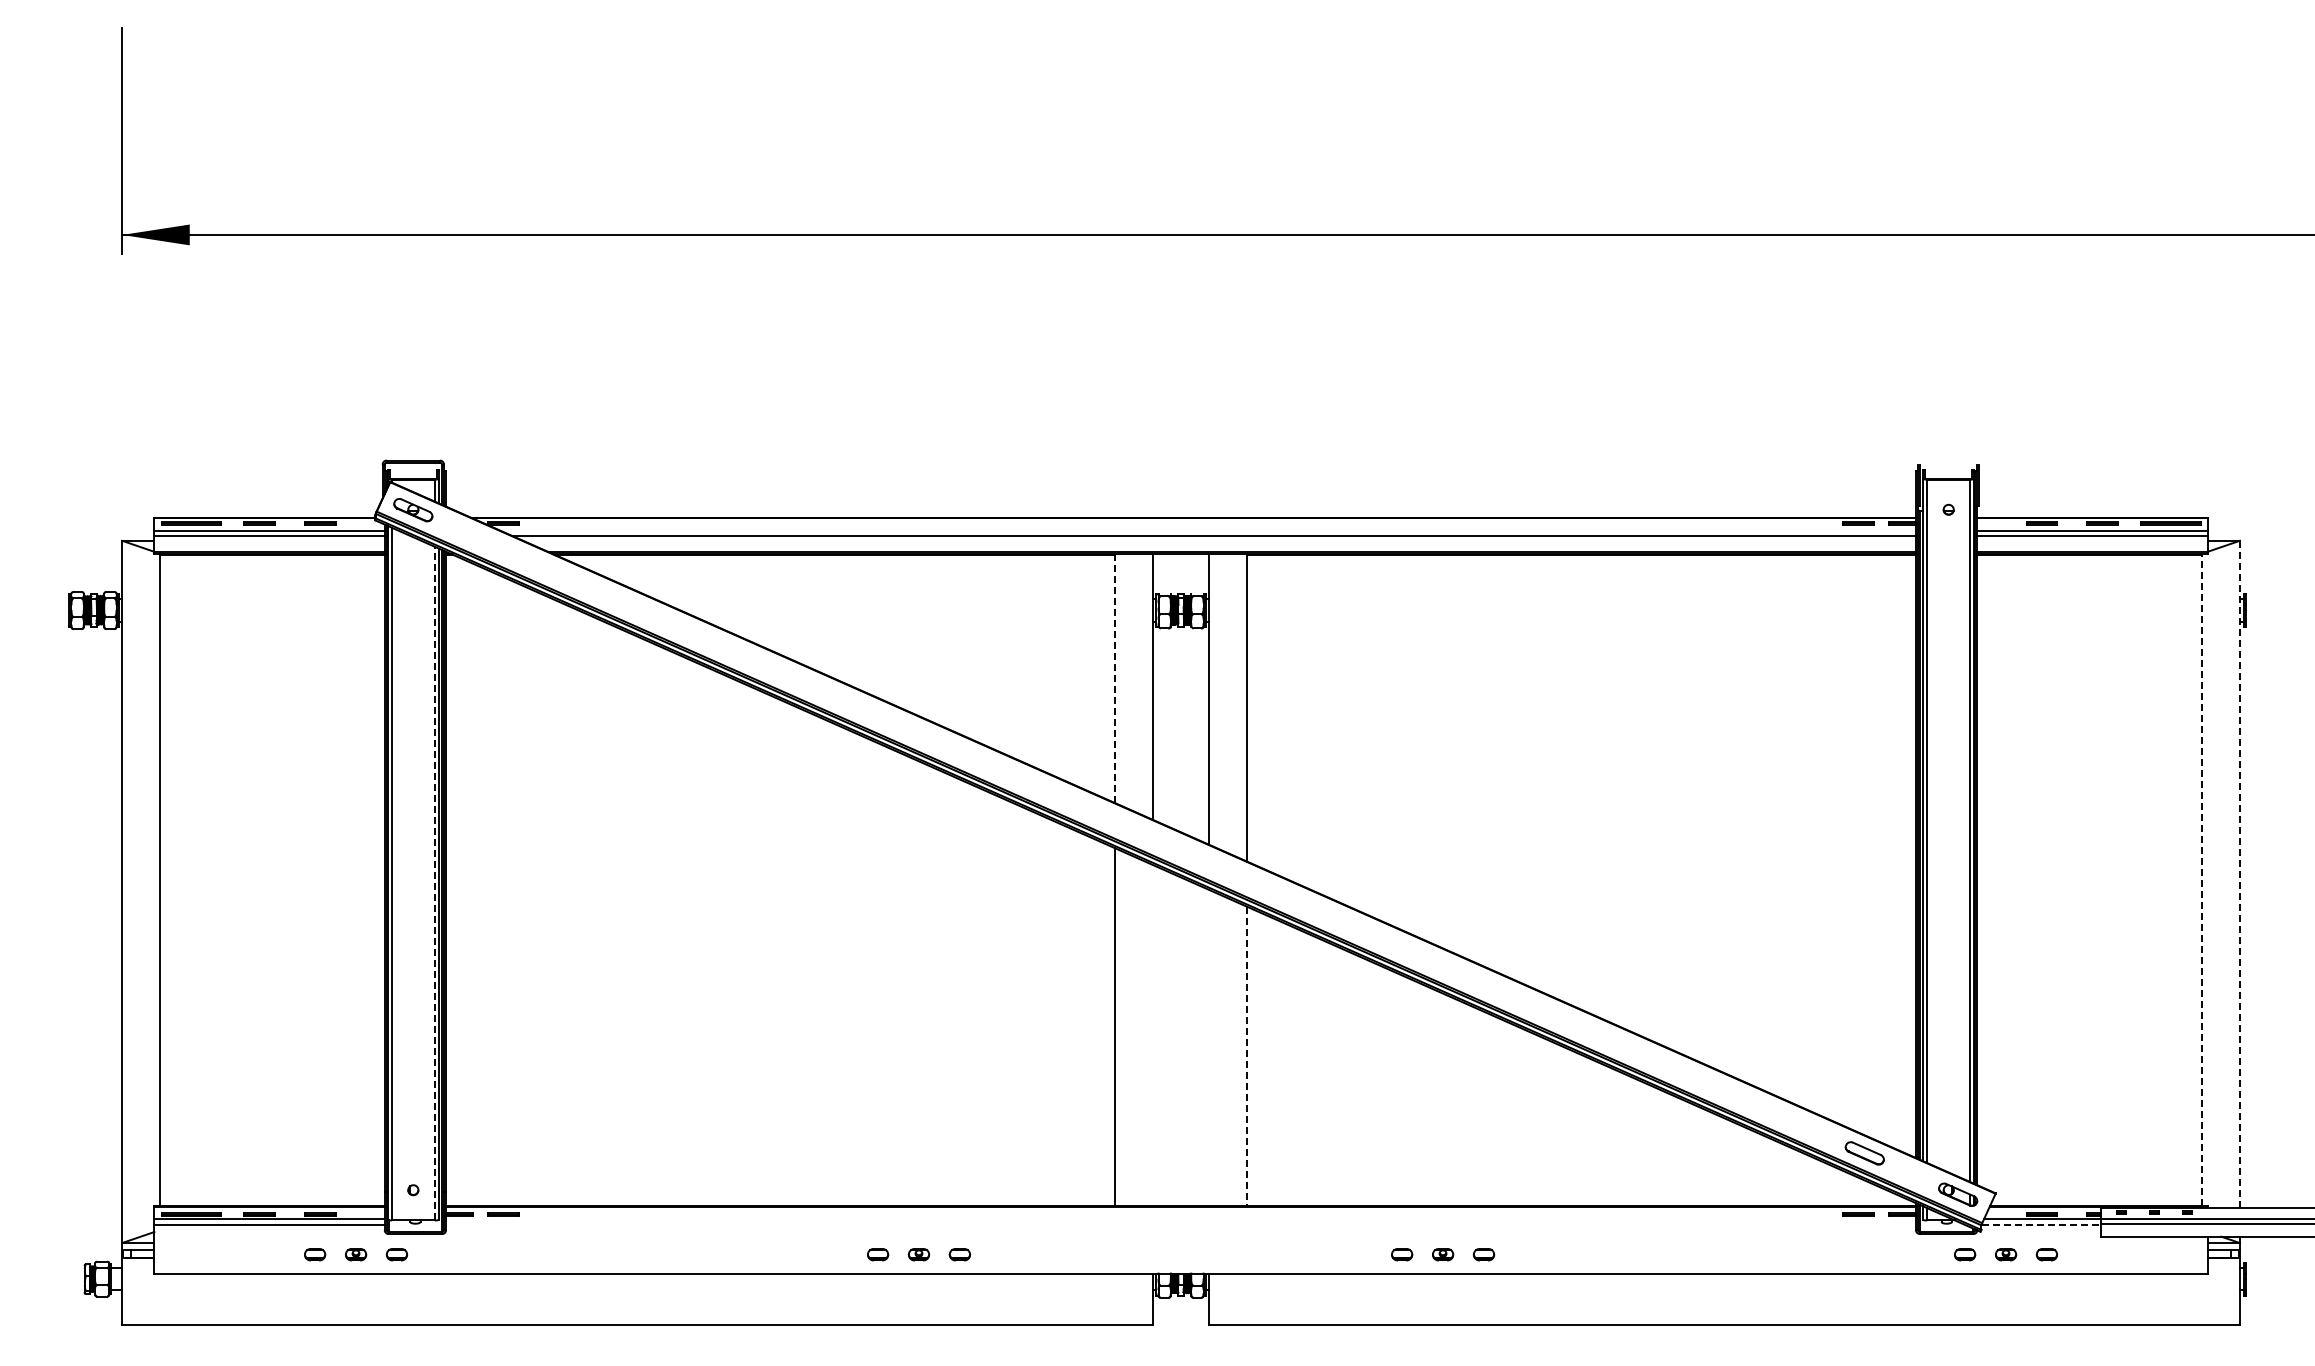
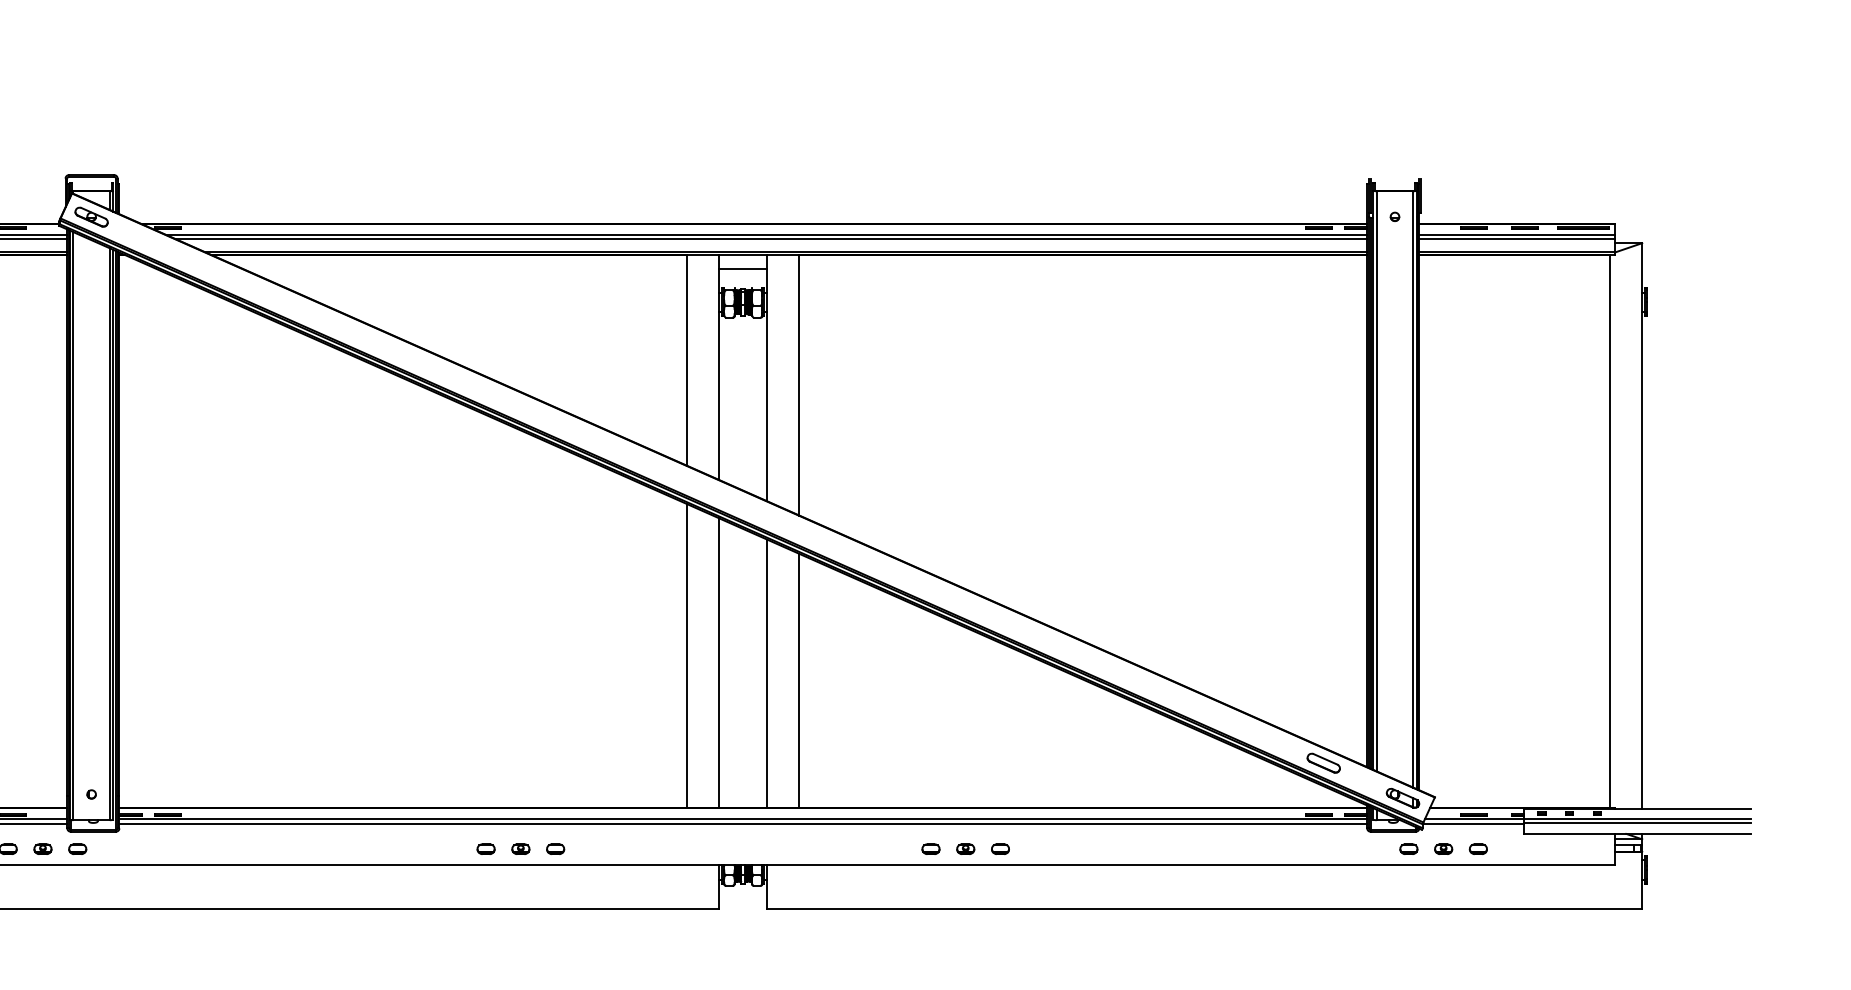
line: (1208, 531) -> (766, 235), added
line: (1180, 570) -> (742, 268), added
line: (1115, 678) -> (687, 360), dashed -> solid
line: (2239, 873) -> (1641, 525), dashed -> solid
line: (2202, 879) -> (1610, 530), dashed -> solid
line: (434, 883) -> (109, 534), dashed -> solid
line: (1152, 1035) -> (719, 663), added
line: (1209, 1047) -> (767, 673), added
line: (1247, 1056) -> (799, 680), dashed -> solid
line: (1180, 1219) -> (742, 819), added
line: (1180, 1224) -> (742, 823), added
line: (2041, 1224) -> (1473, 823), dashed -> solid

